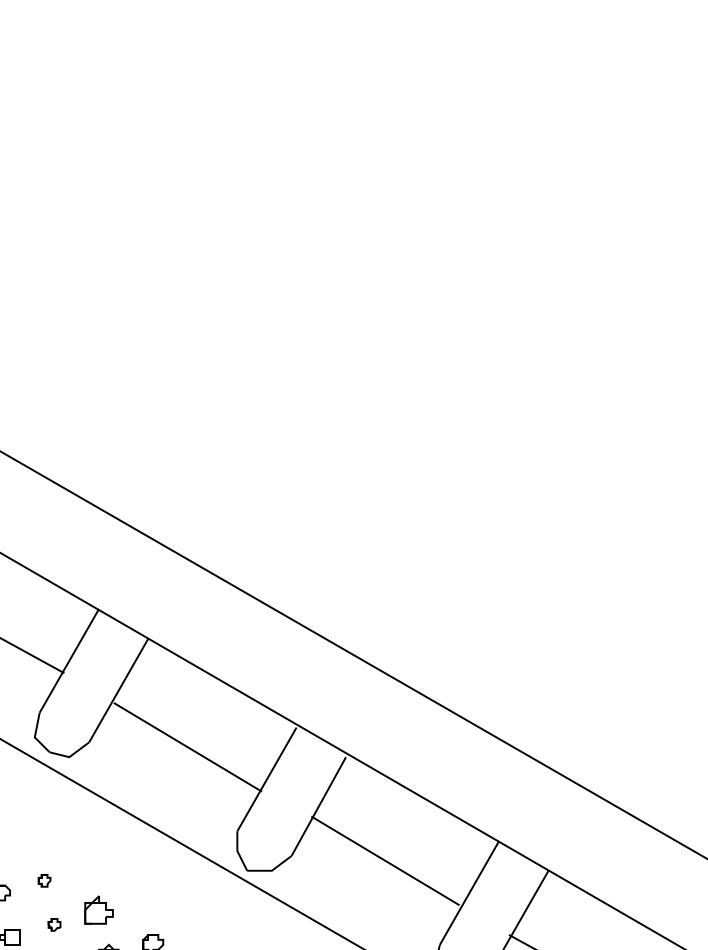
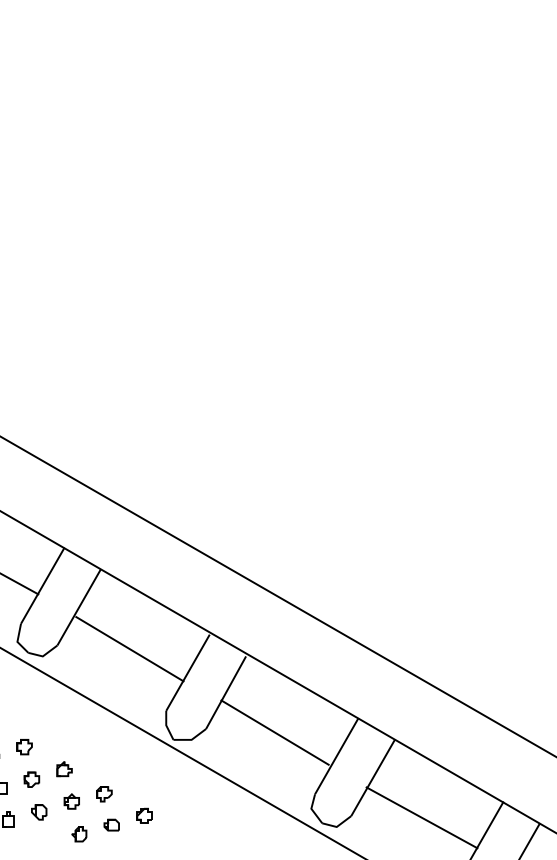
part: (44, 881) -> (24, 747), size x1.67
part: (98, 911) -> (64, 769), size x0.71
part: (53, 924) -> (31, 779), size x1.67

